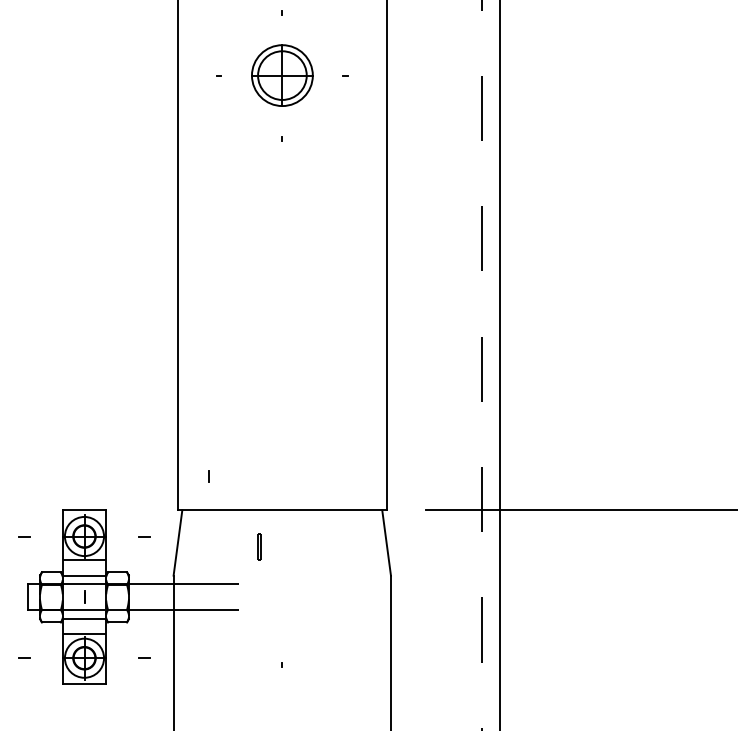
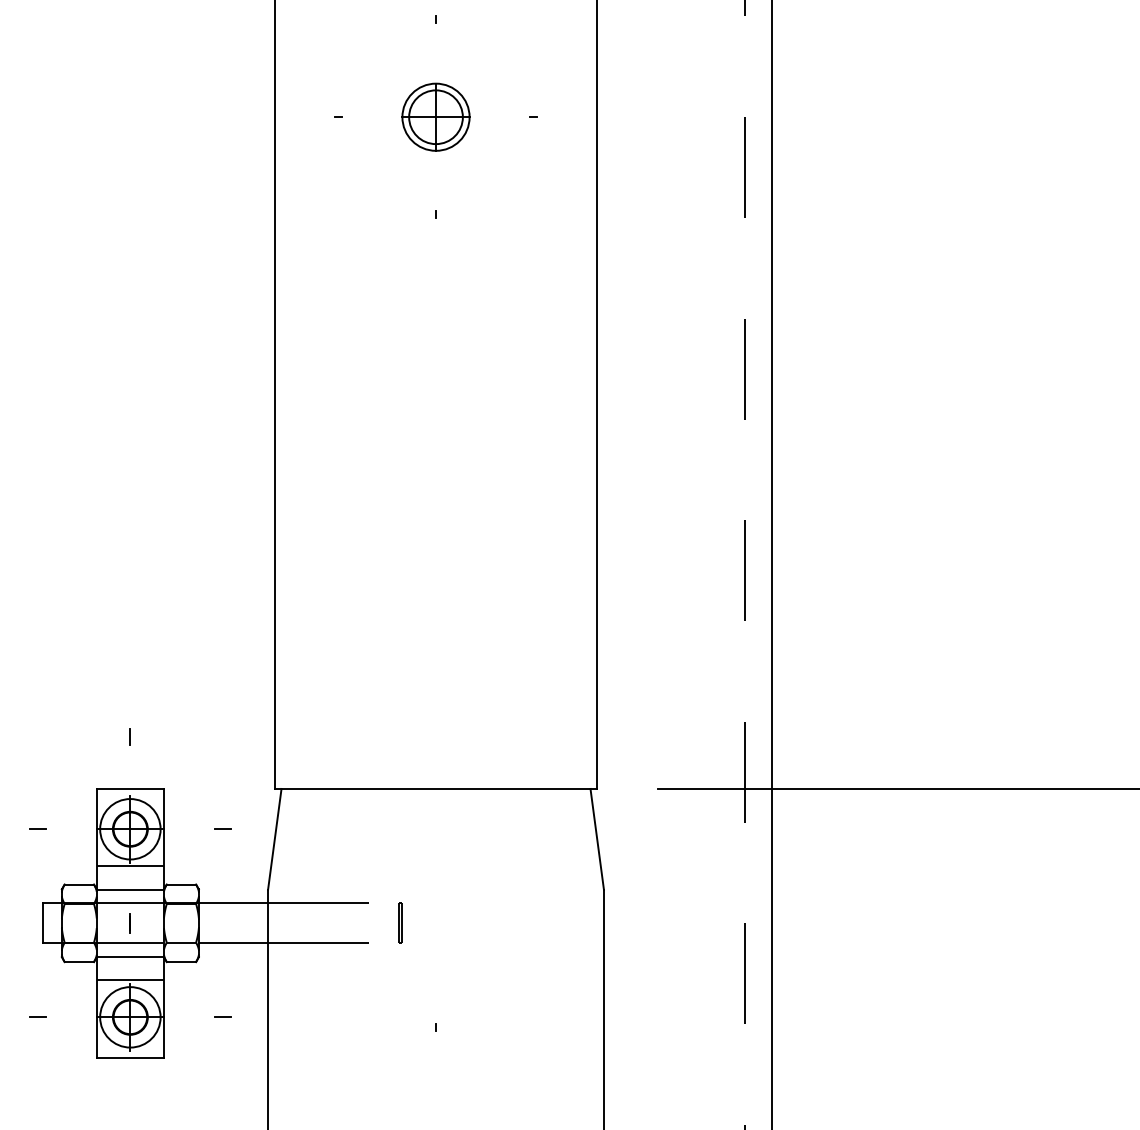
part: (281, 75) -> (434, 116), size x0.71
line: (208, 476) -> (130, 736), moved
line: (258, 546) -> (399, 921), moved

